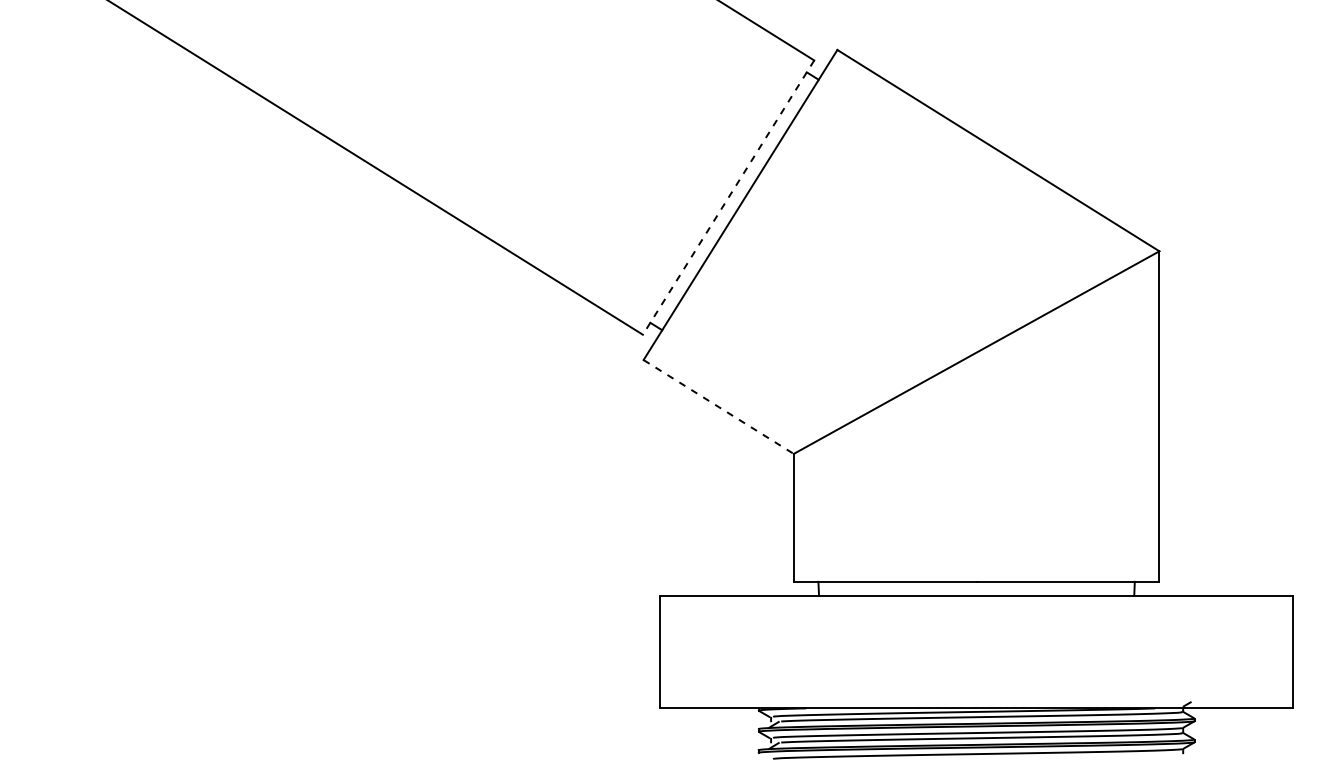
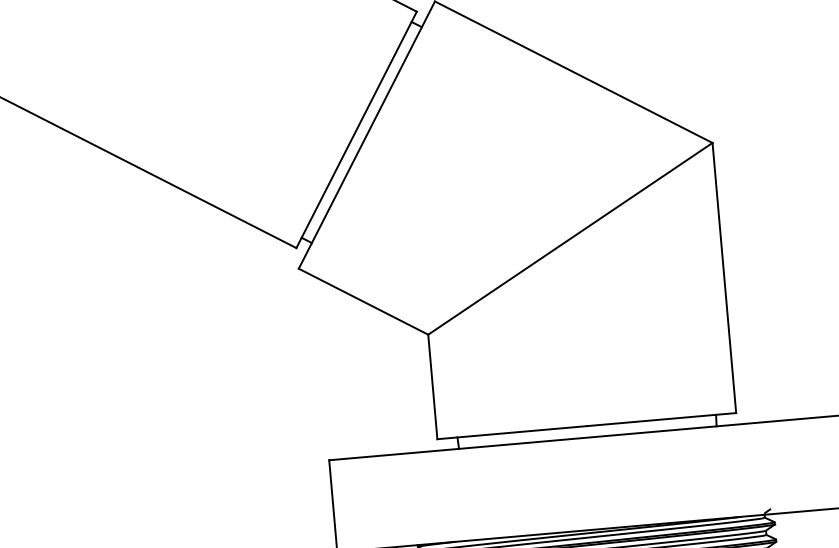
line: (728, 197) -> (356, 129), dashed -> solid
line: (718, 406) -> (363, 301), dashed -> solid

